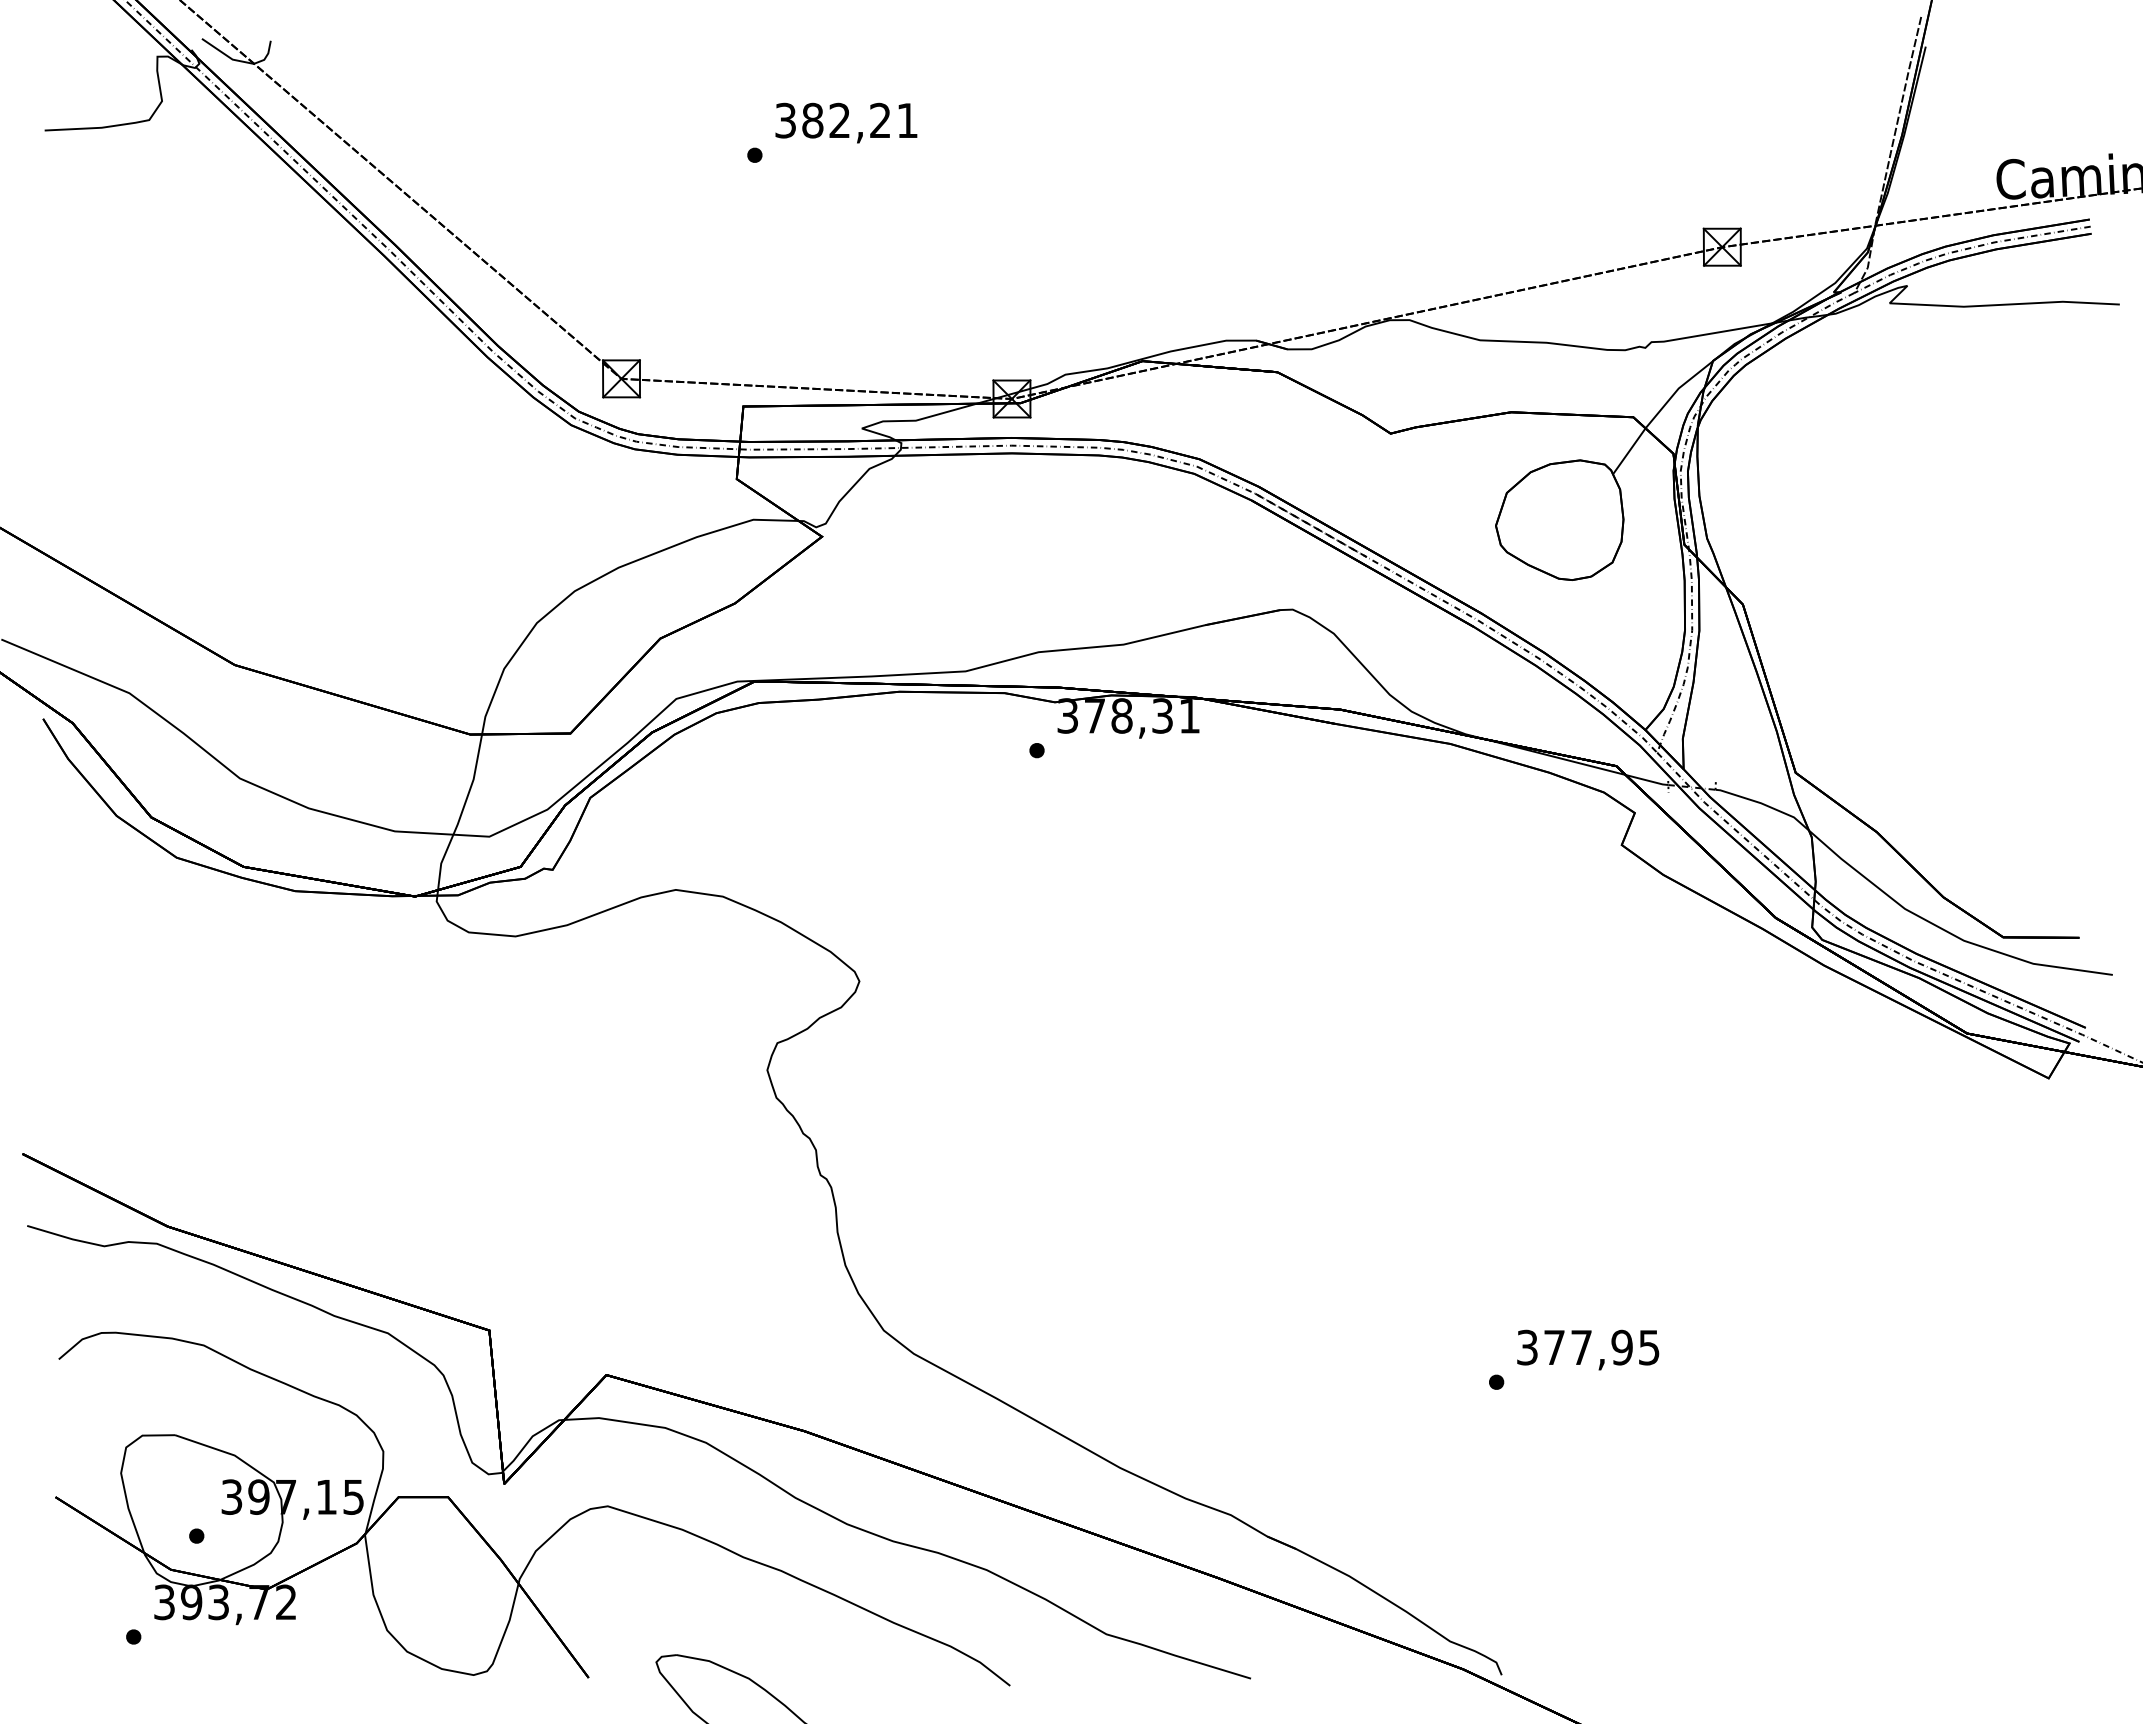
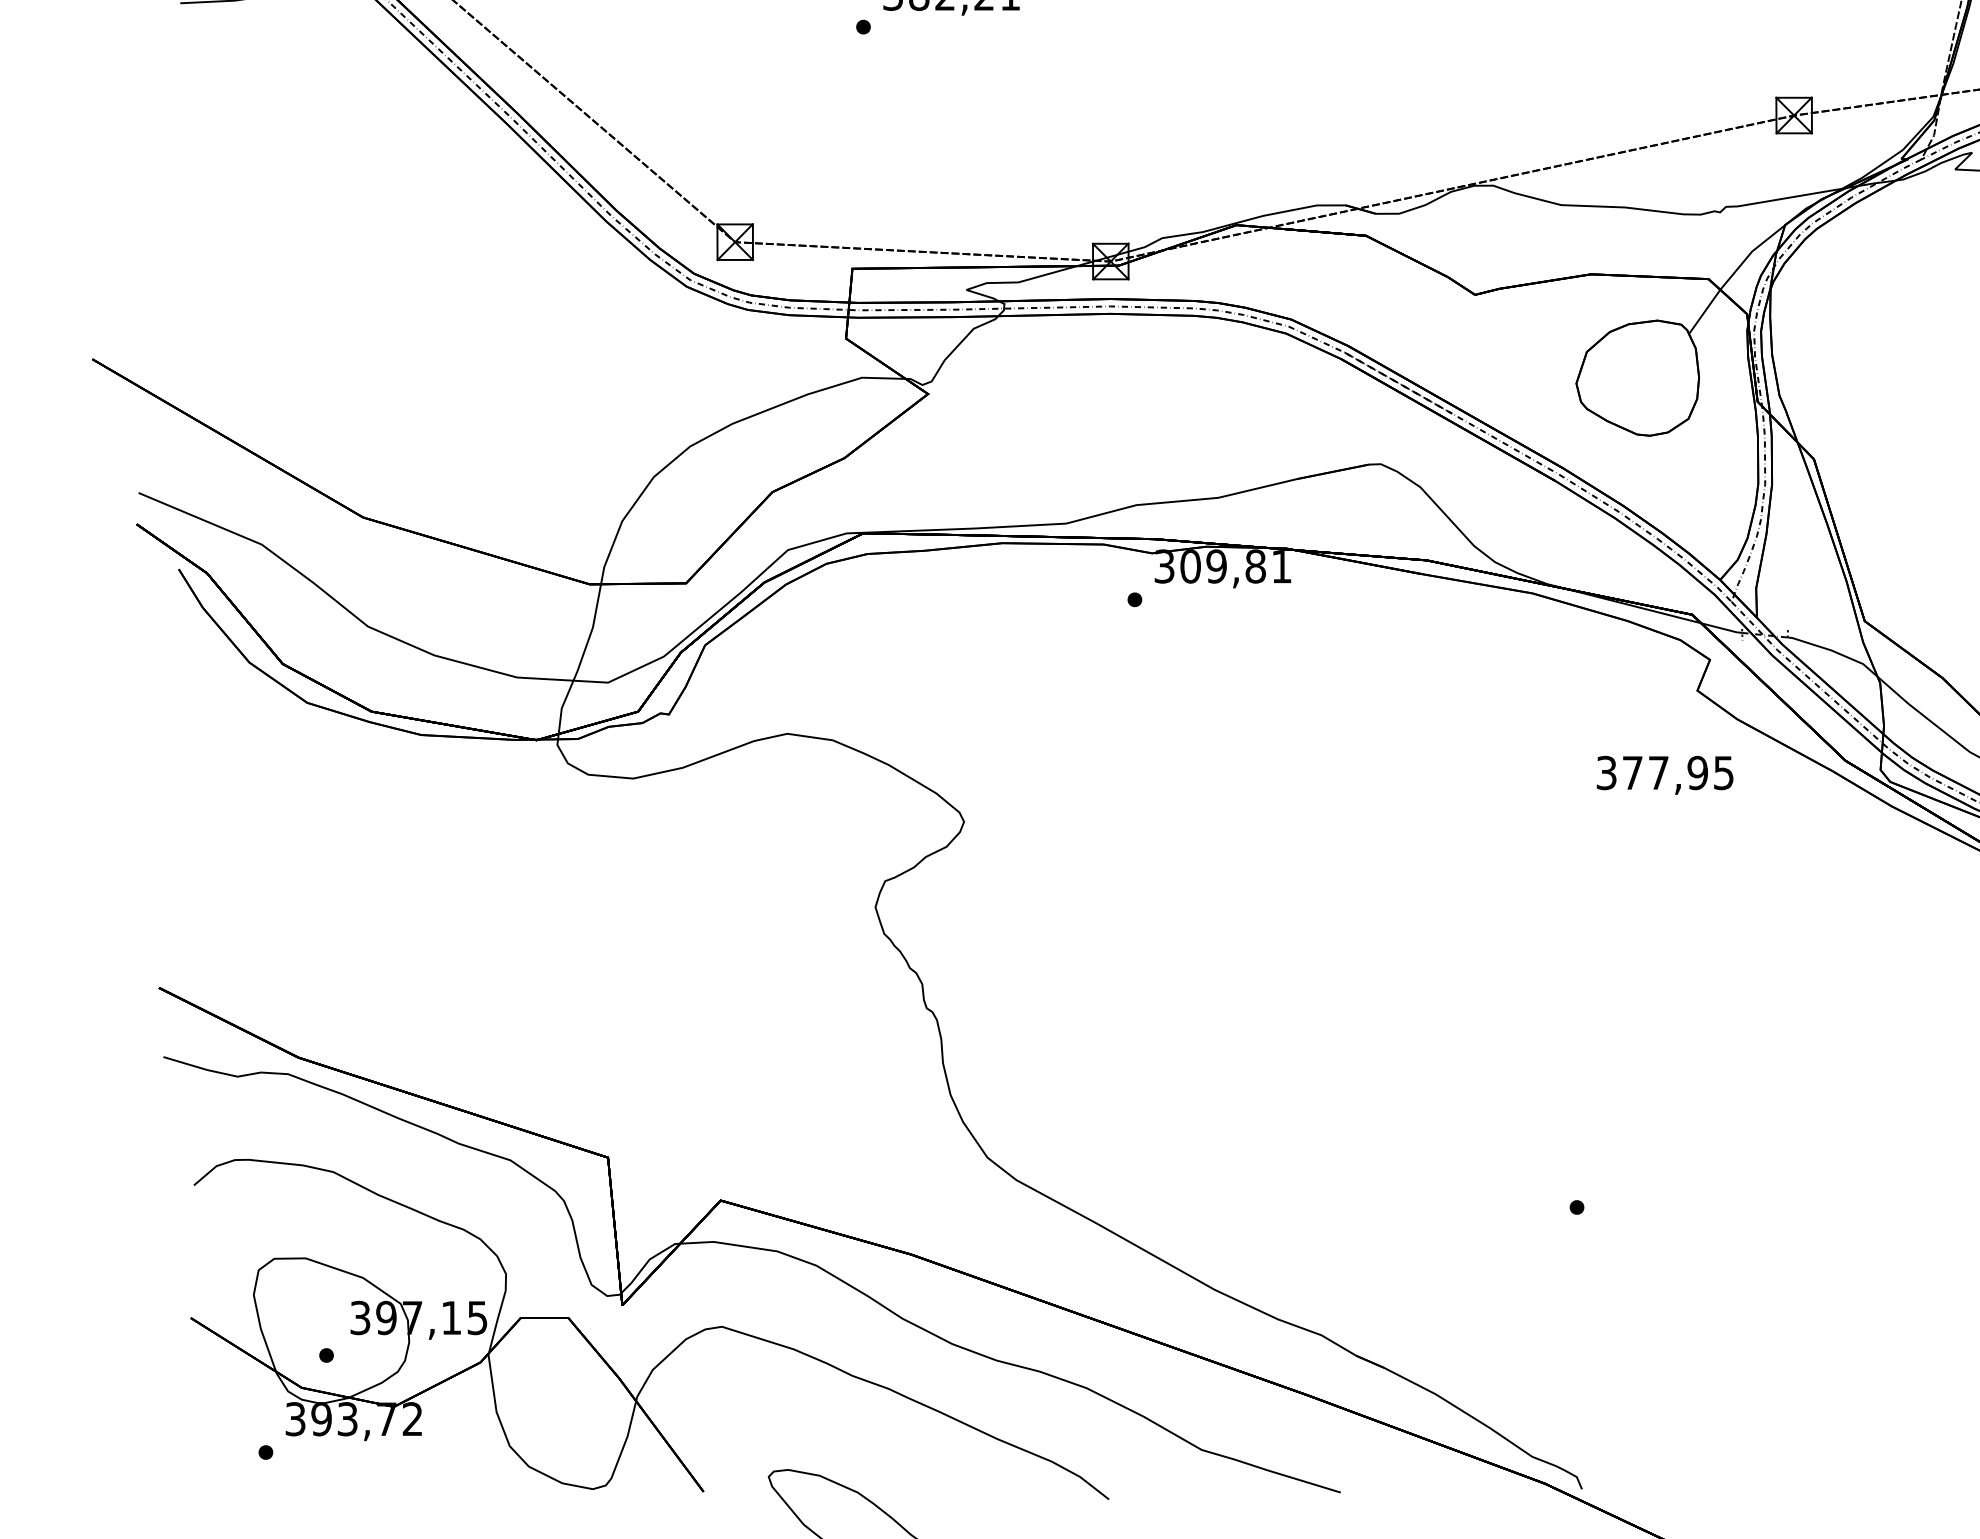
text: (1128, 715) -> (1222, 566), 378,31 -> 309,81
text: (1588, 1349) -> (1665, 774), moved

